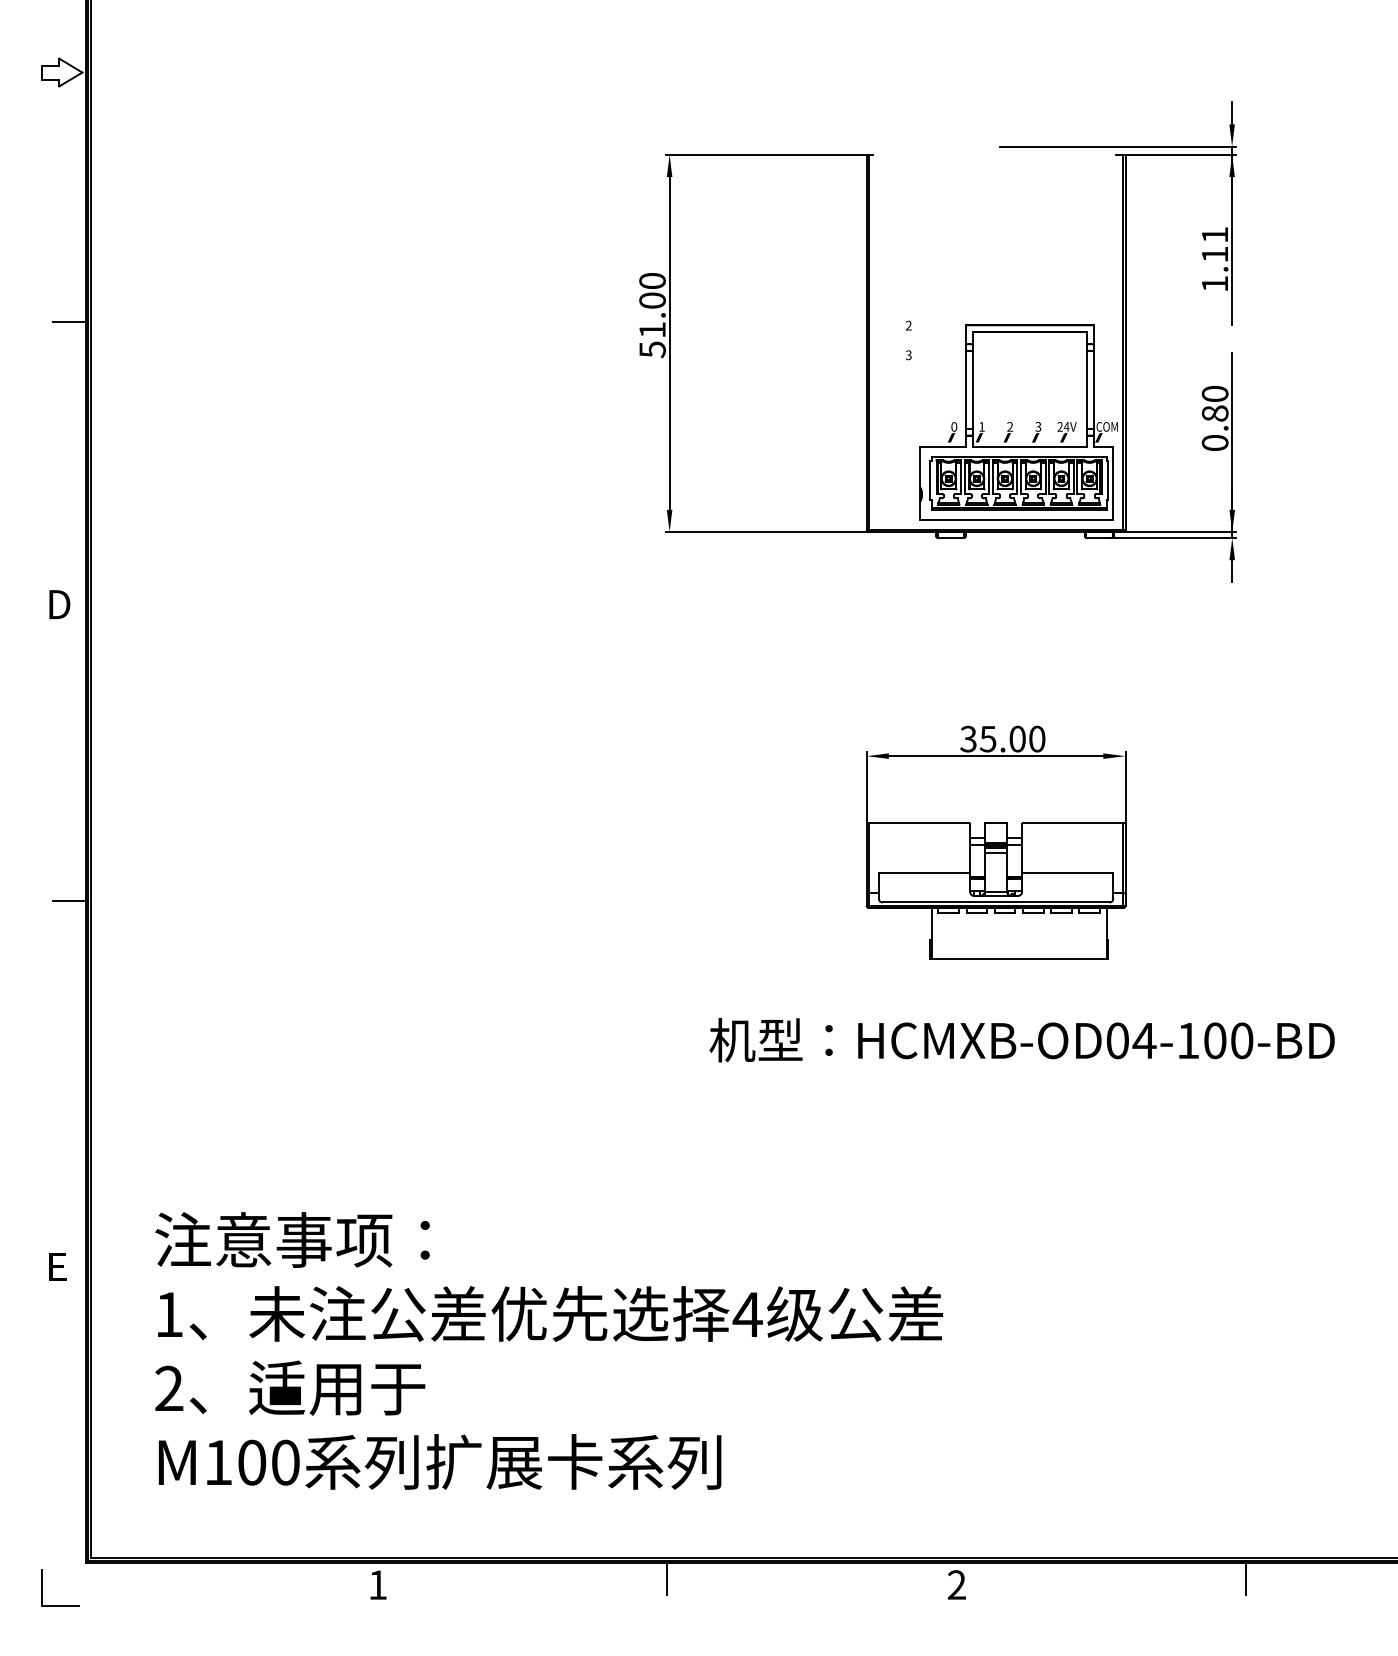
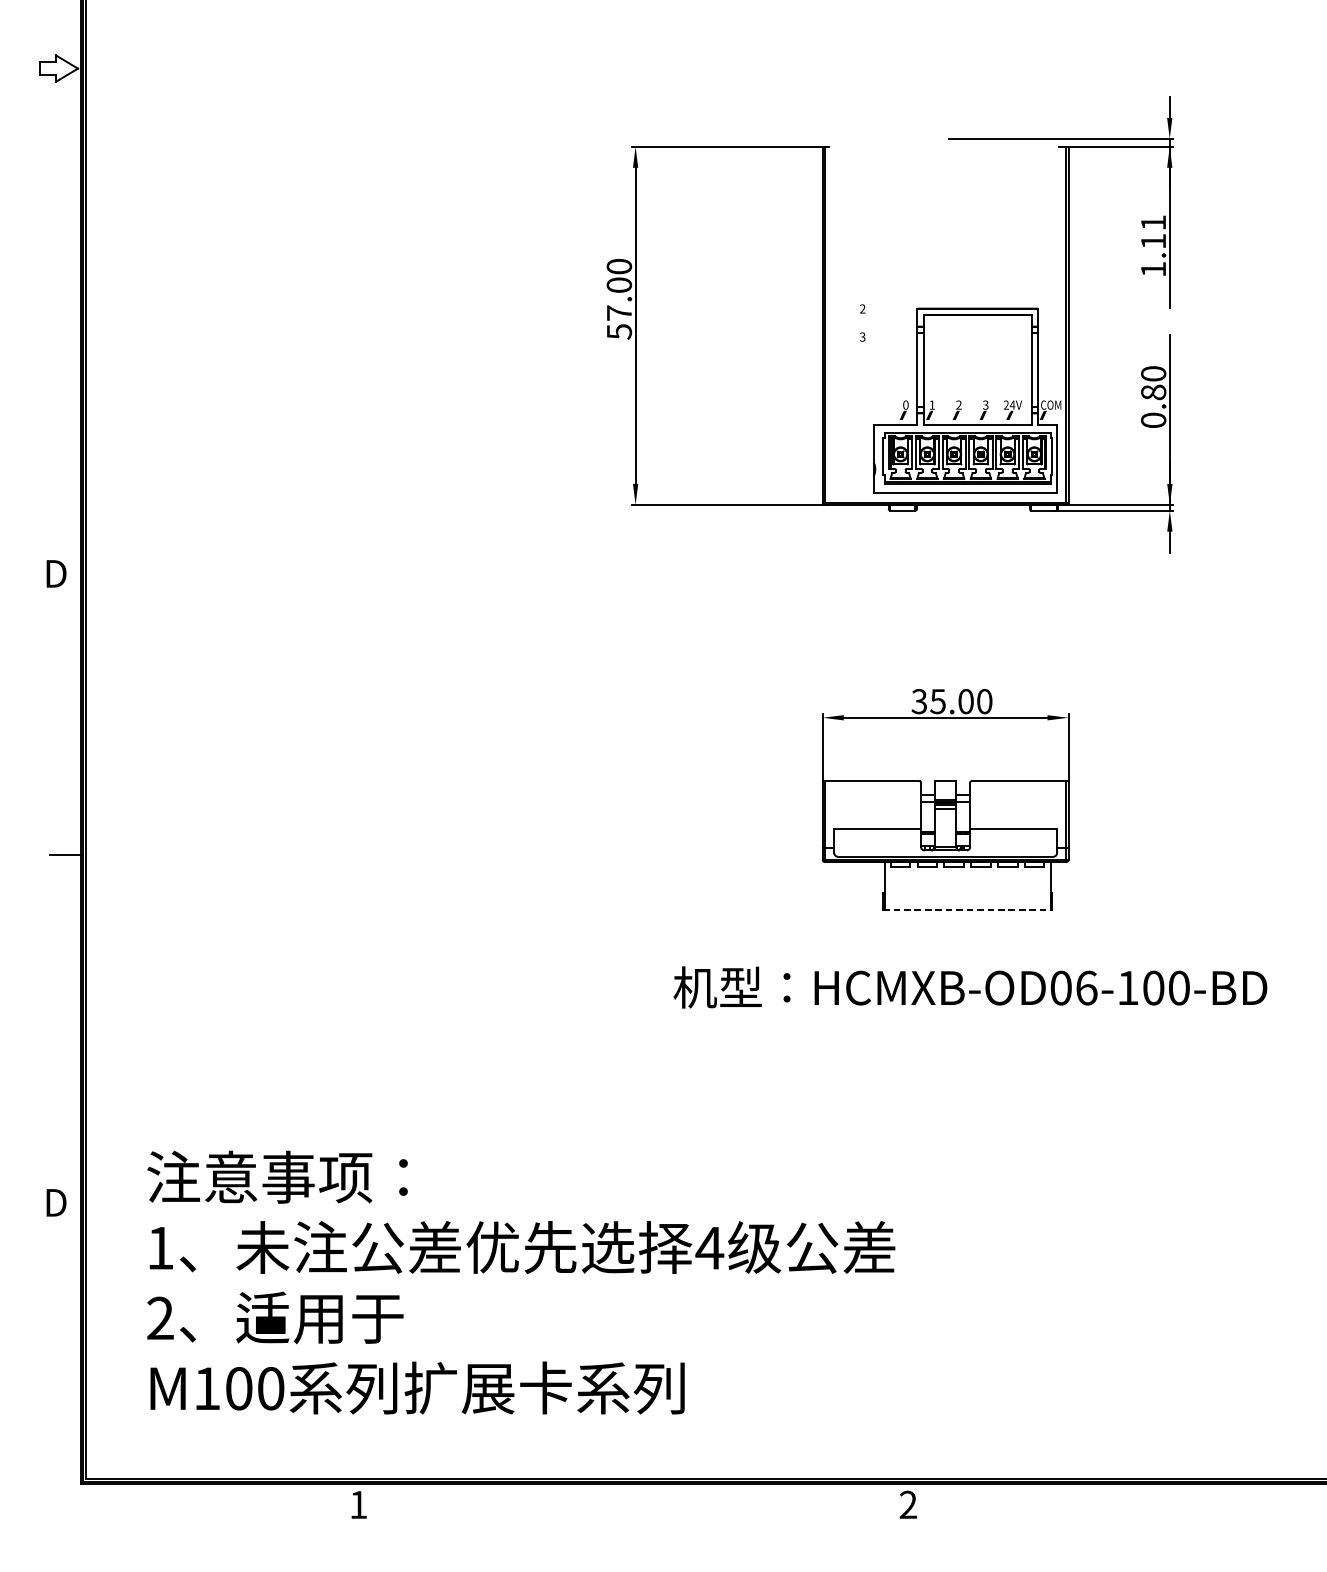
line: (70, 321) -> (66, 305), removed
text: (652, 329) -> (619, 312), 51.00 -> 57.00
line: (1019, 958) -> (967, 909), solid -> dashed
text: (1144, 1040) -> (1086, 987), HCMXB-OD04-100-BD -> HCMXB-OD06-100-BD
text: (59, 1266) -> (56, 1202), E -> D
line: (667, 1577) -> (633, 1497), removed
line: (1246, 1577) -> (1183, 1497), removed
part: (42, 1587) -> (40, 1507), removed

